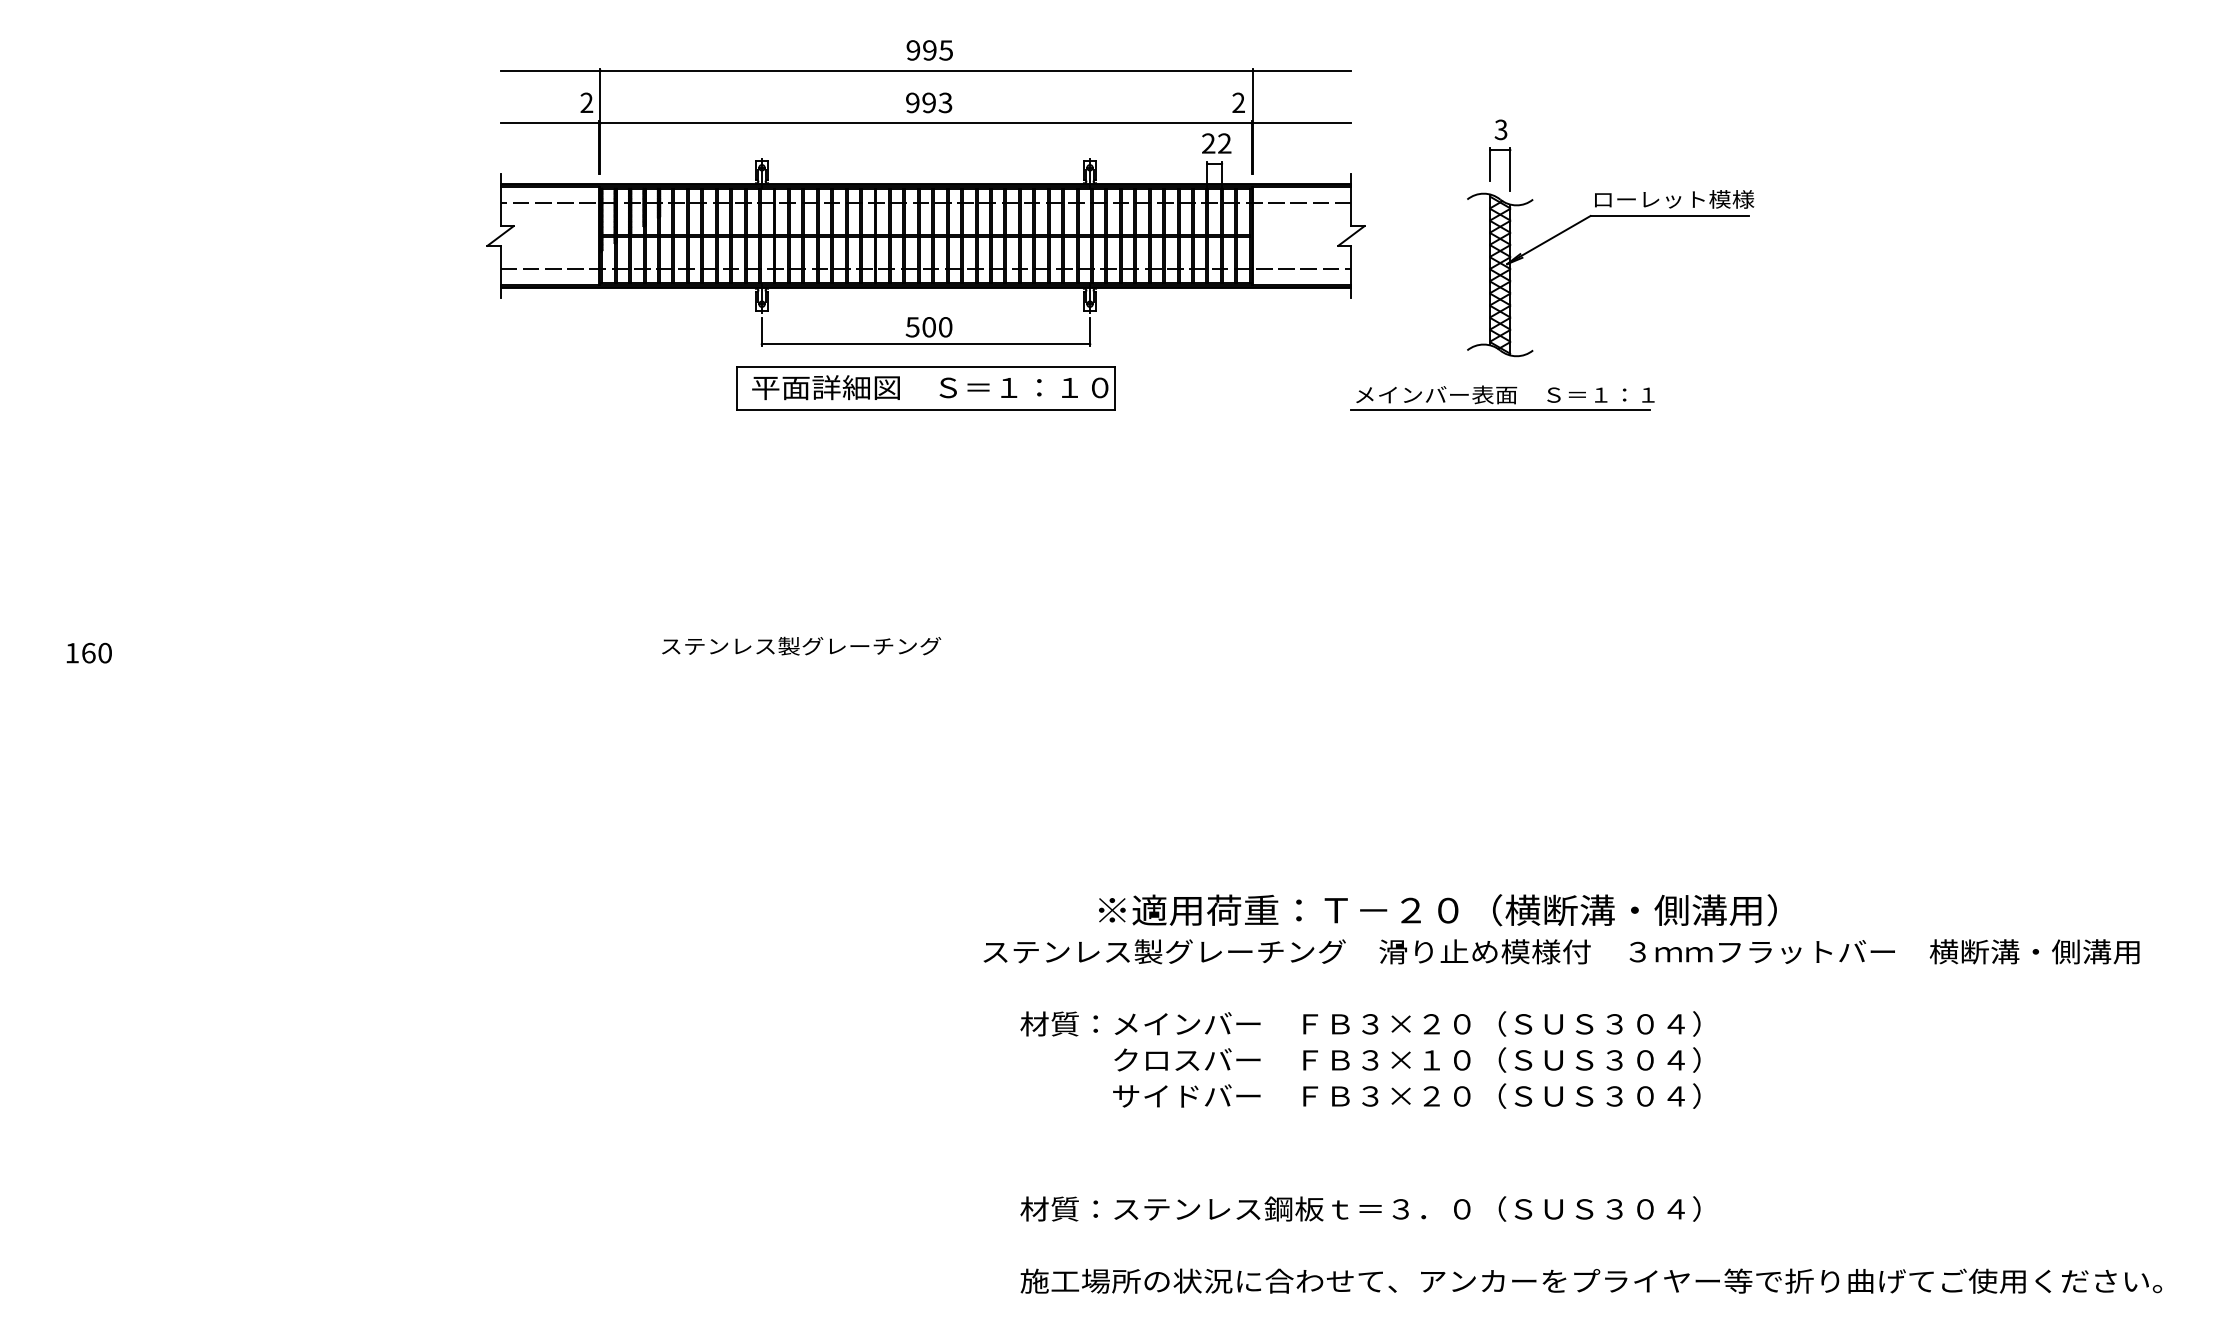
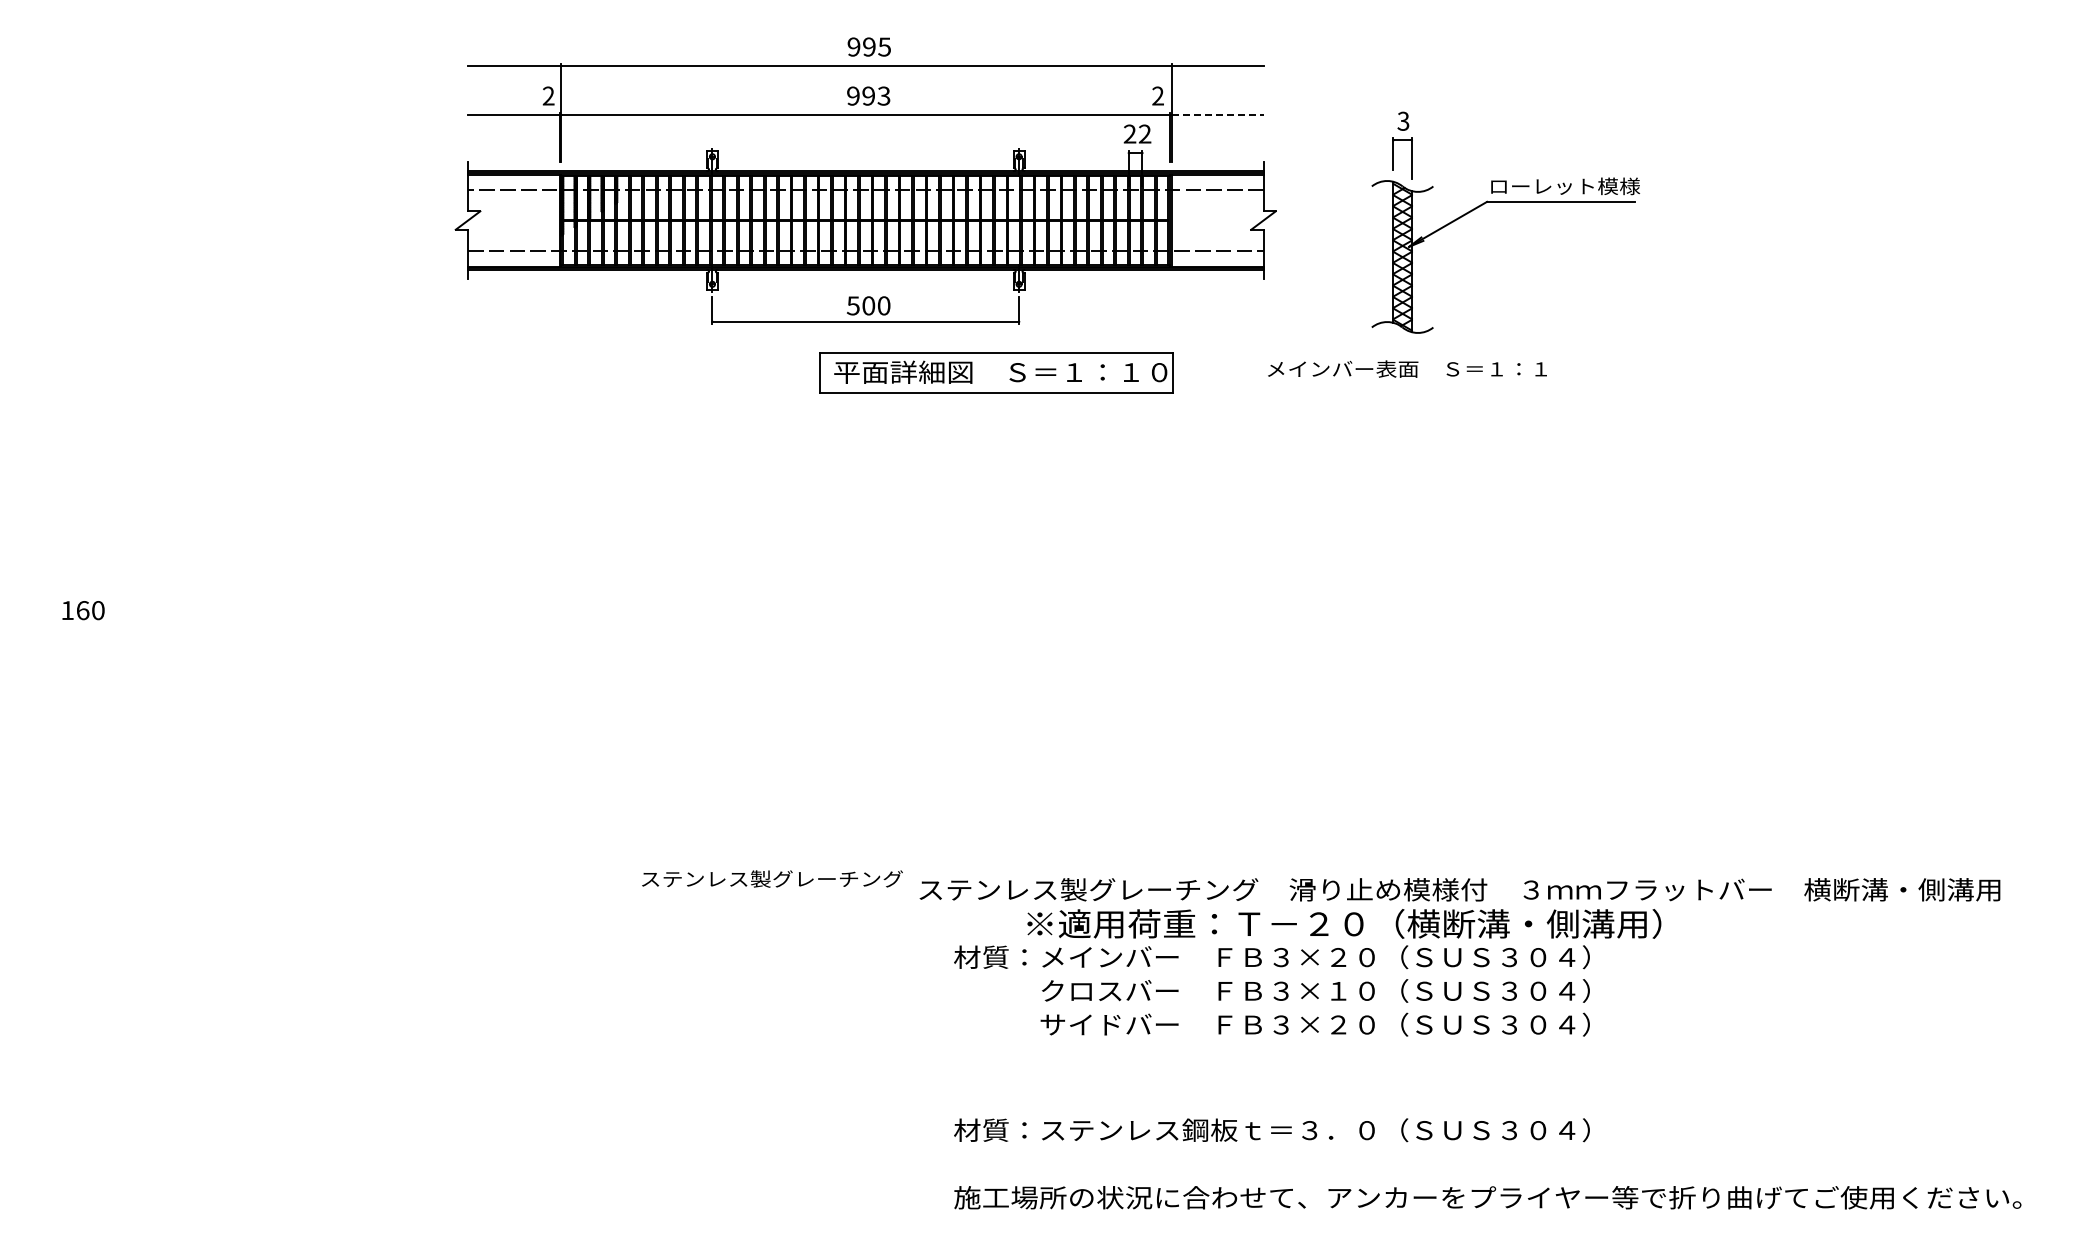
line: (1302, 123) -> (1217, 115), solid -> dashed
part: (925, 387) -> (996, 372), moved
line: (1500, 410) -> (1402, 383), removed
text: (801, 645) -> (772, 878), moved
text: (1438, 909) -> (1344, 923), moved

